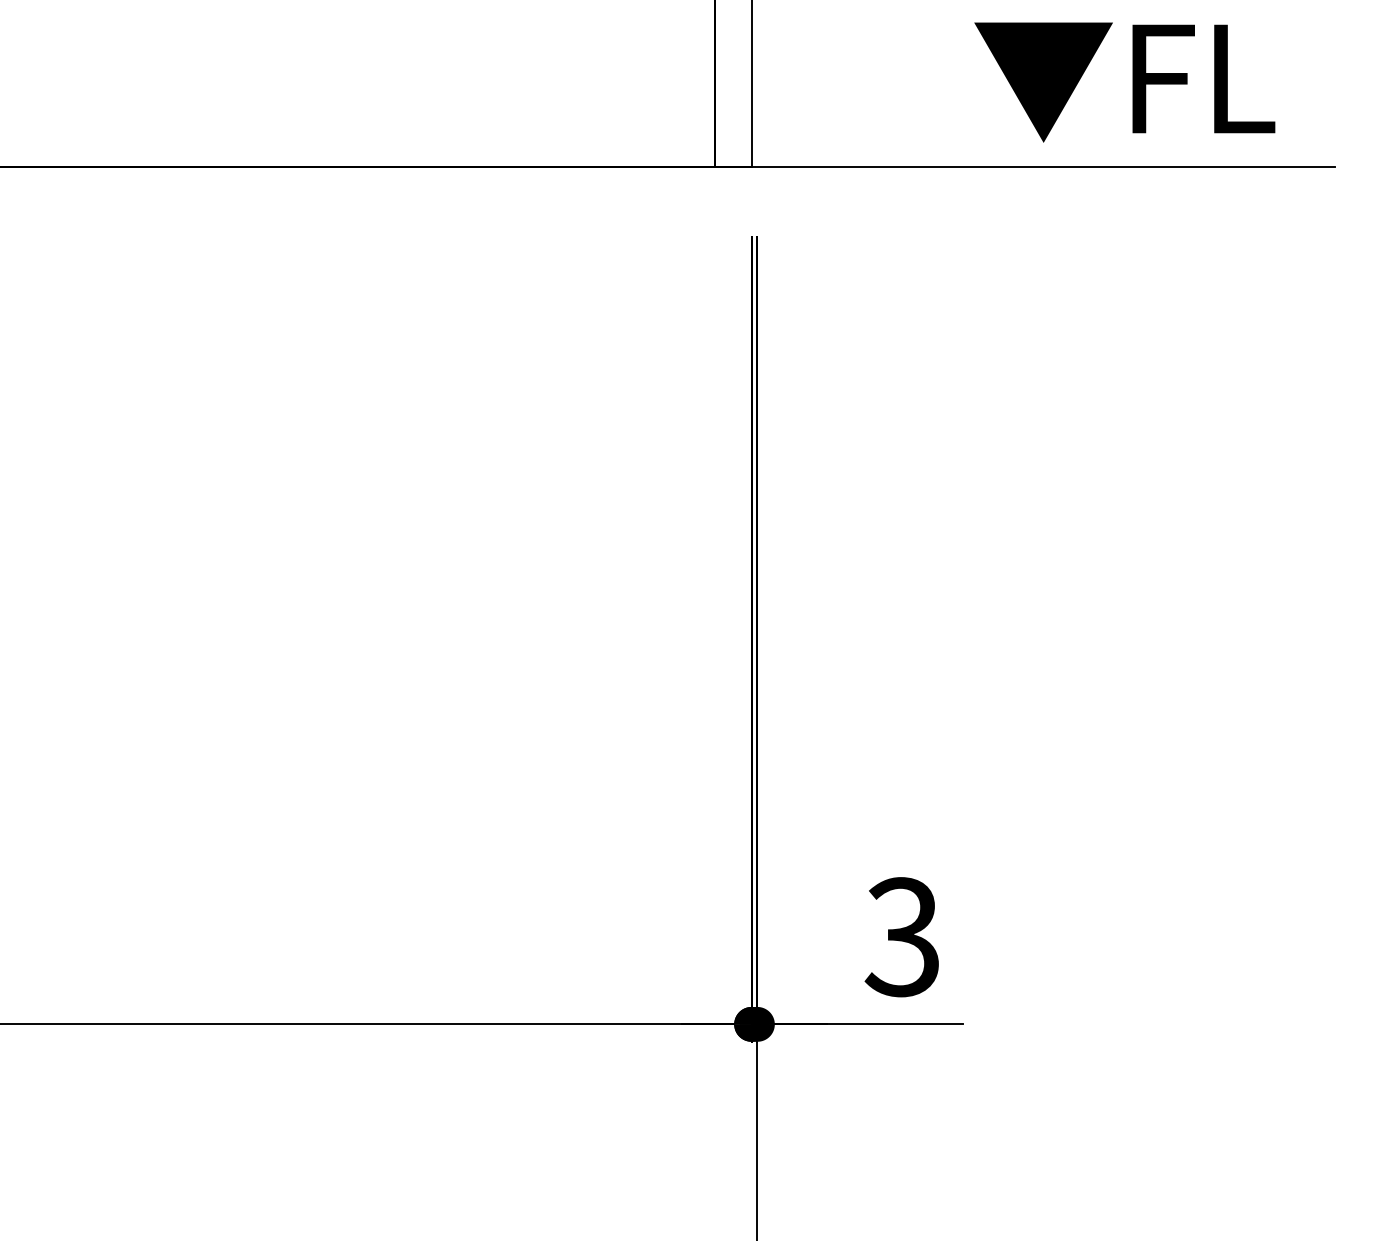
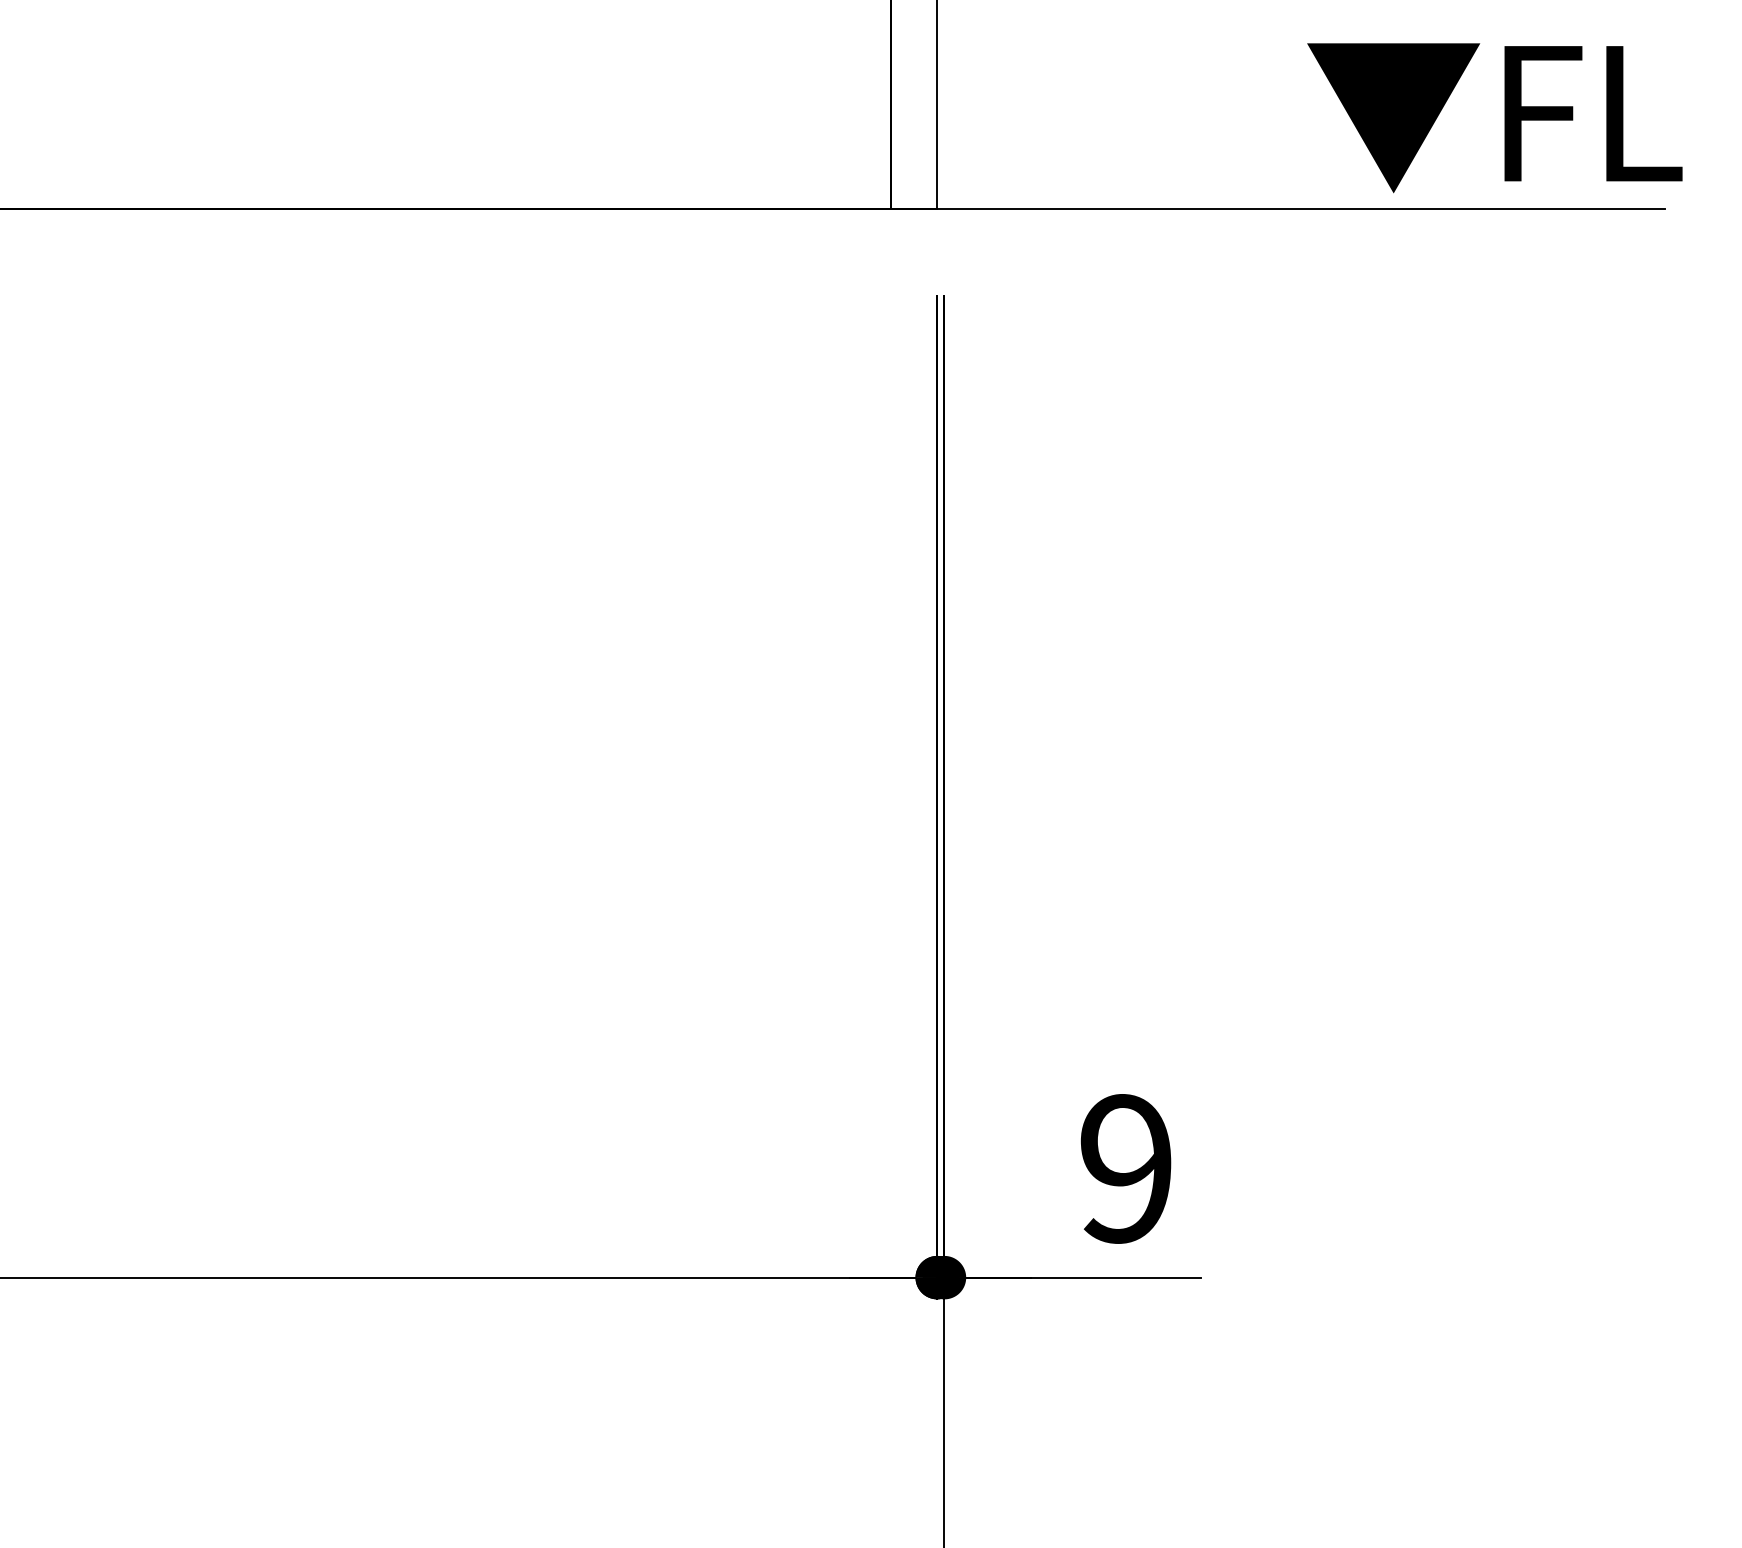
text: (1124, 82) -> (1494, 118), moved
text: (901, 937) -> (1124, 1169), 3 -> 9

